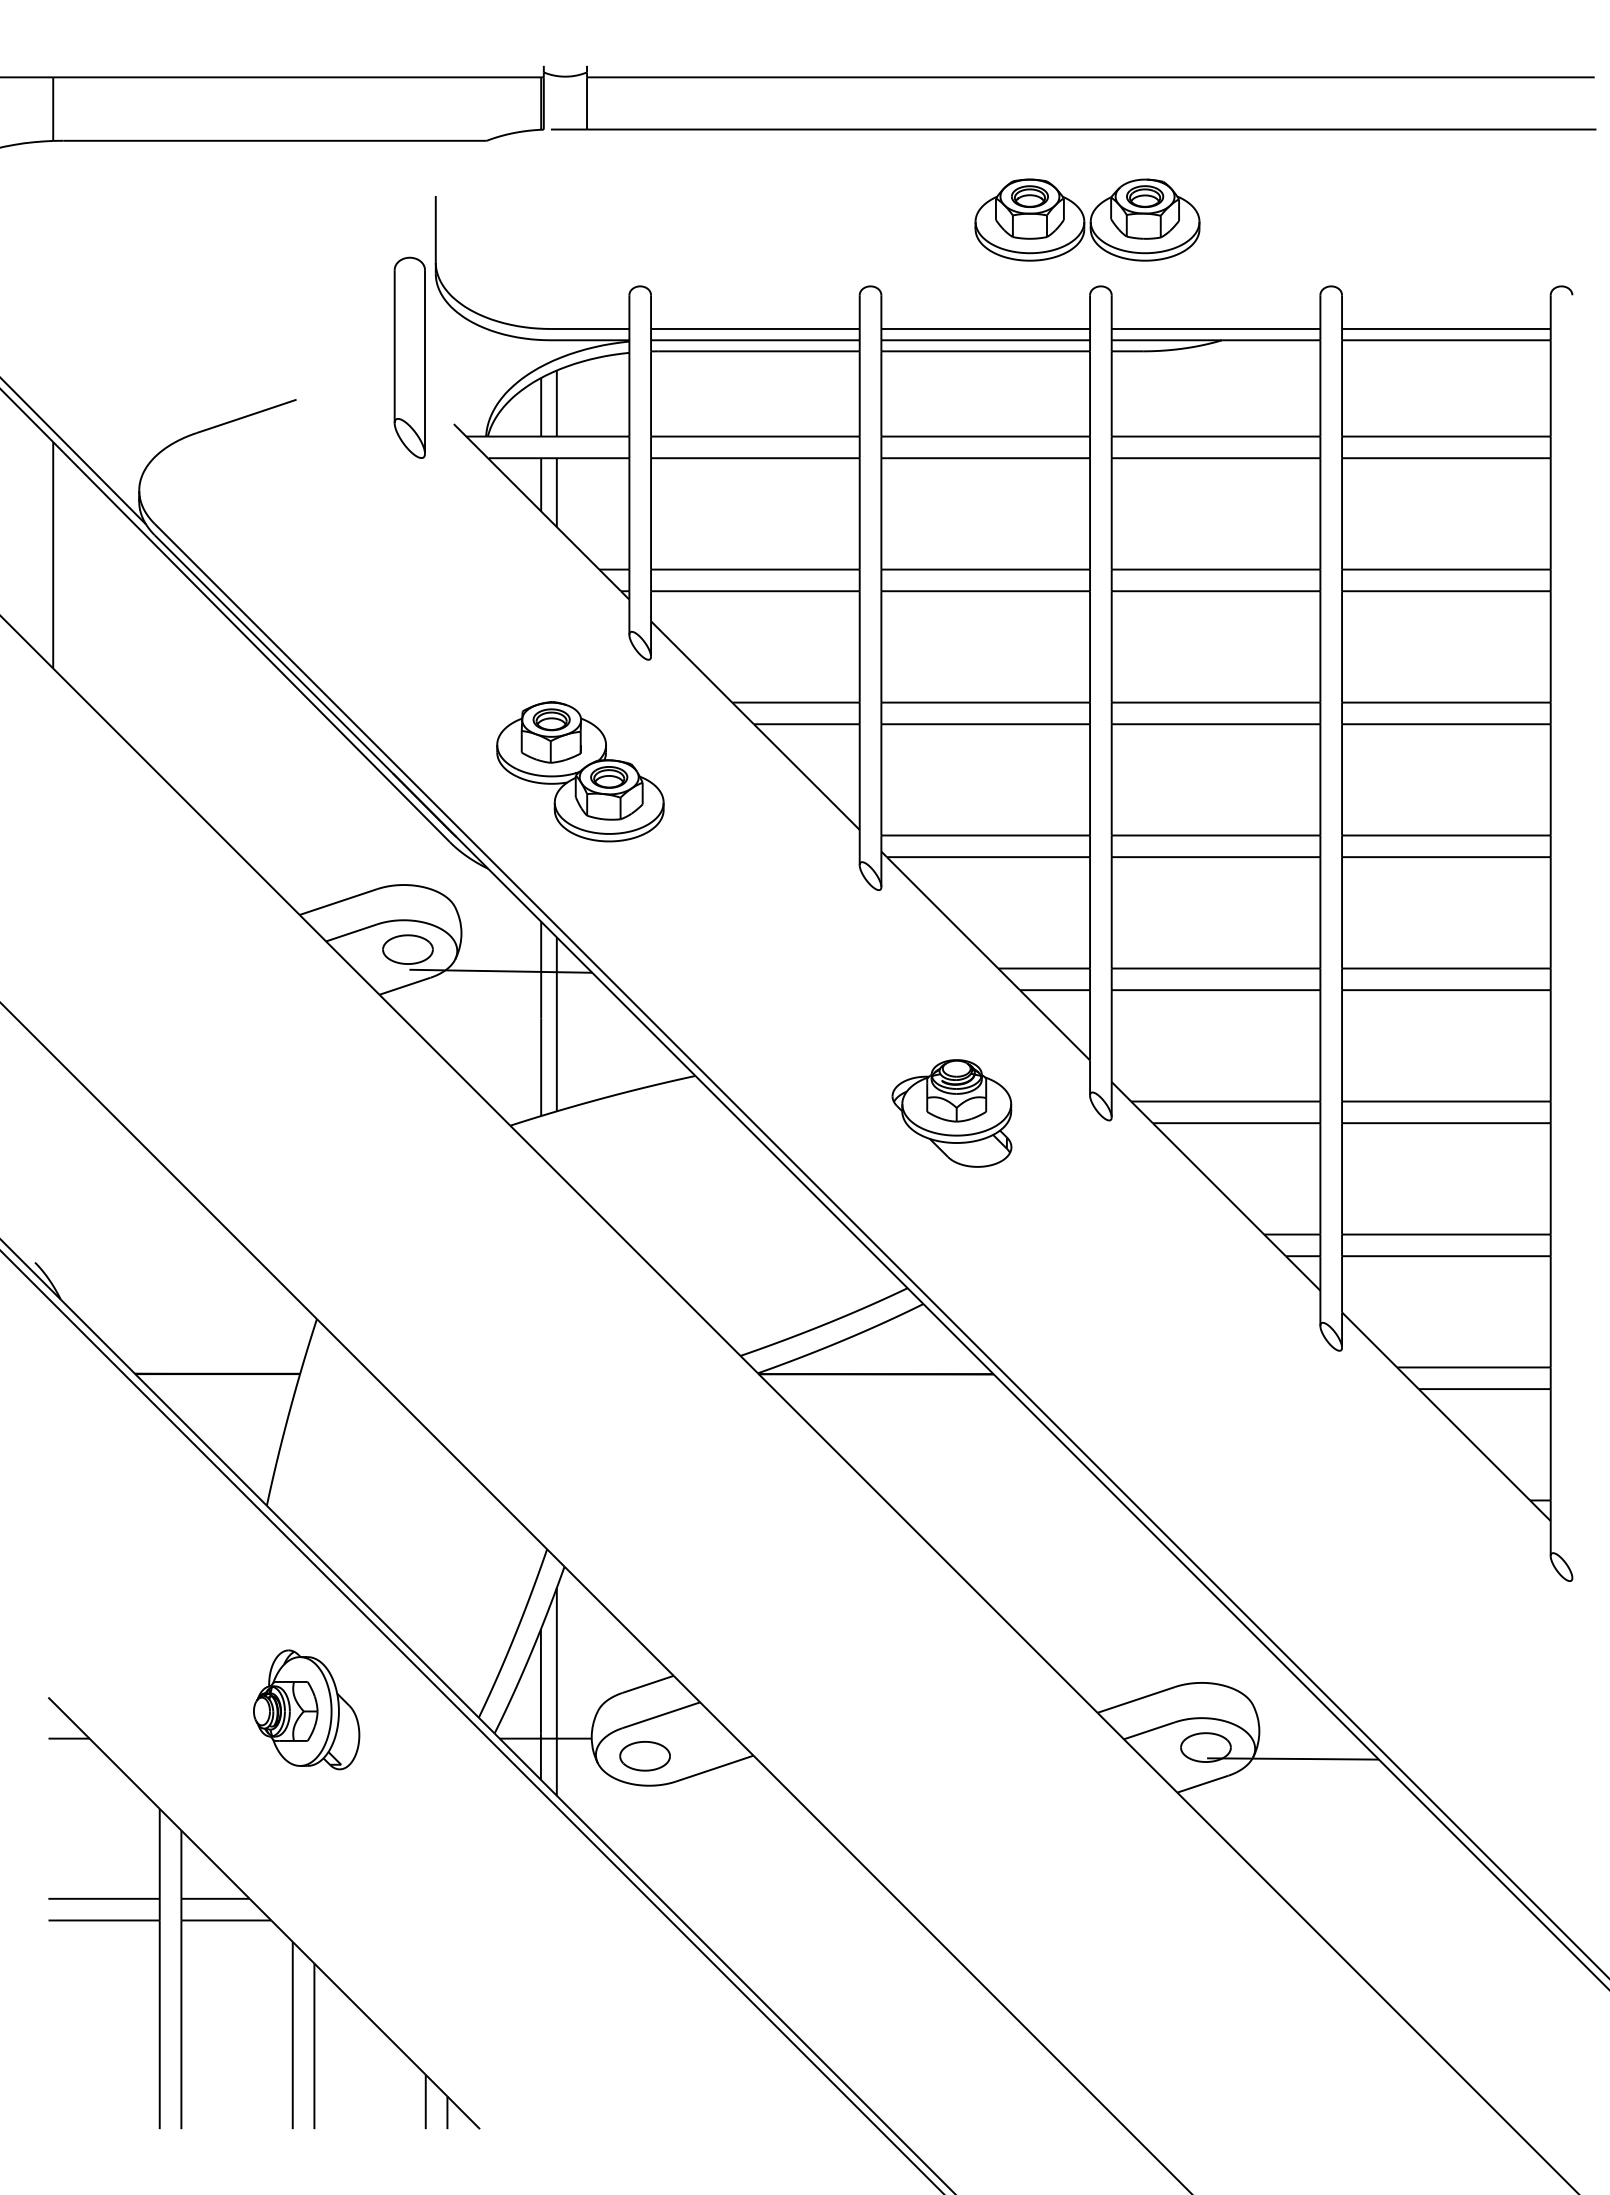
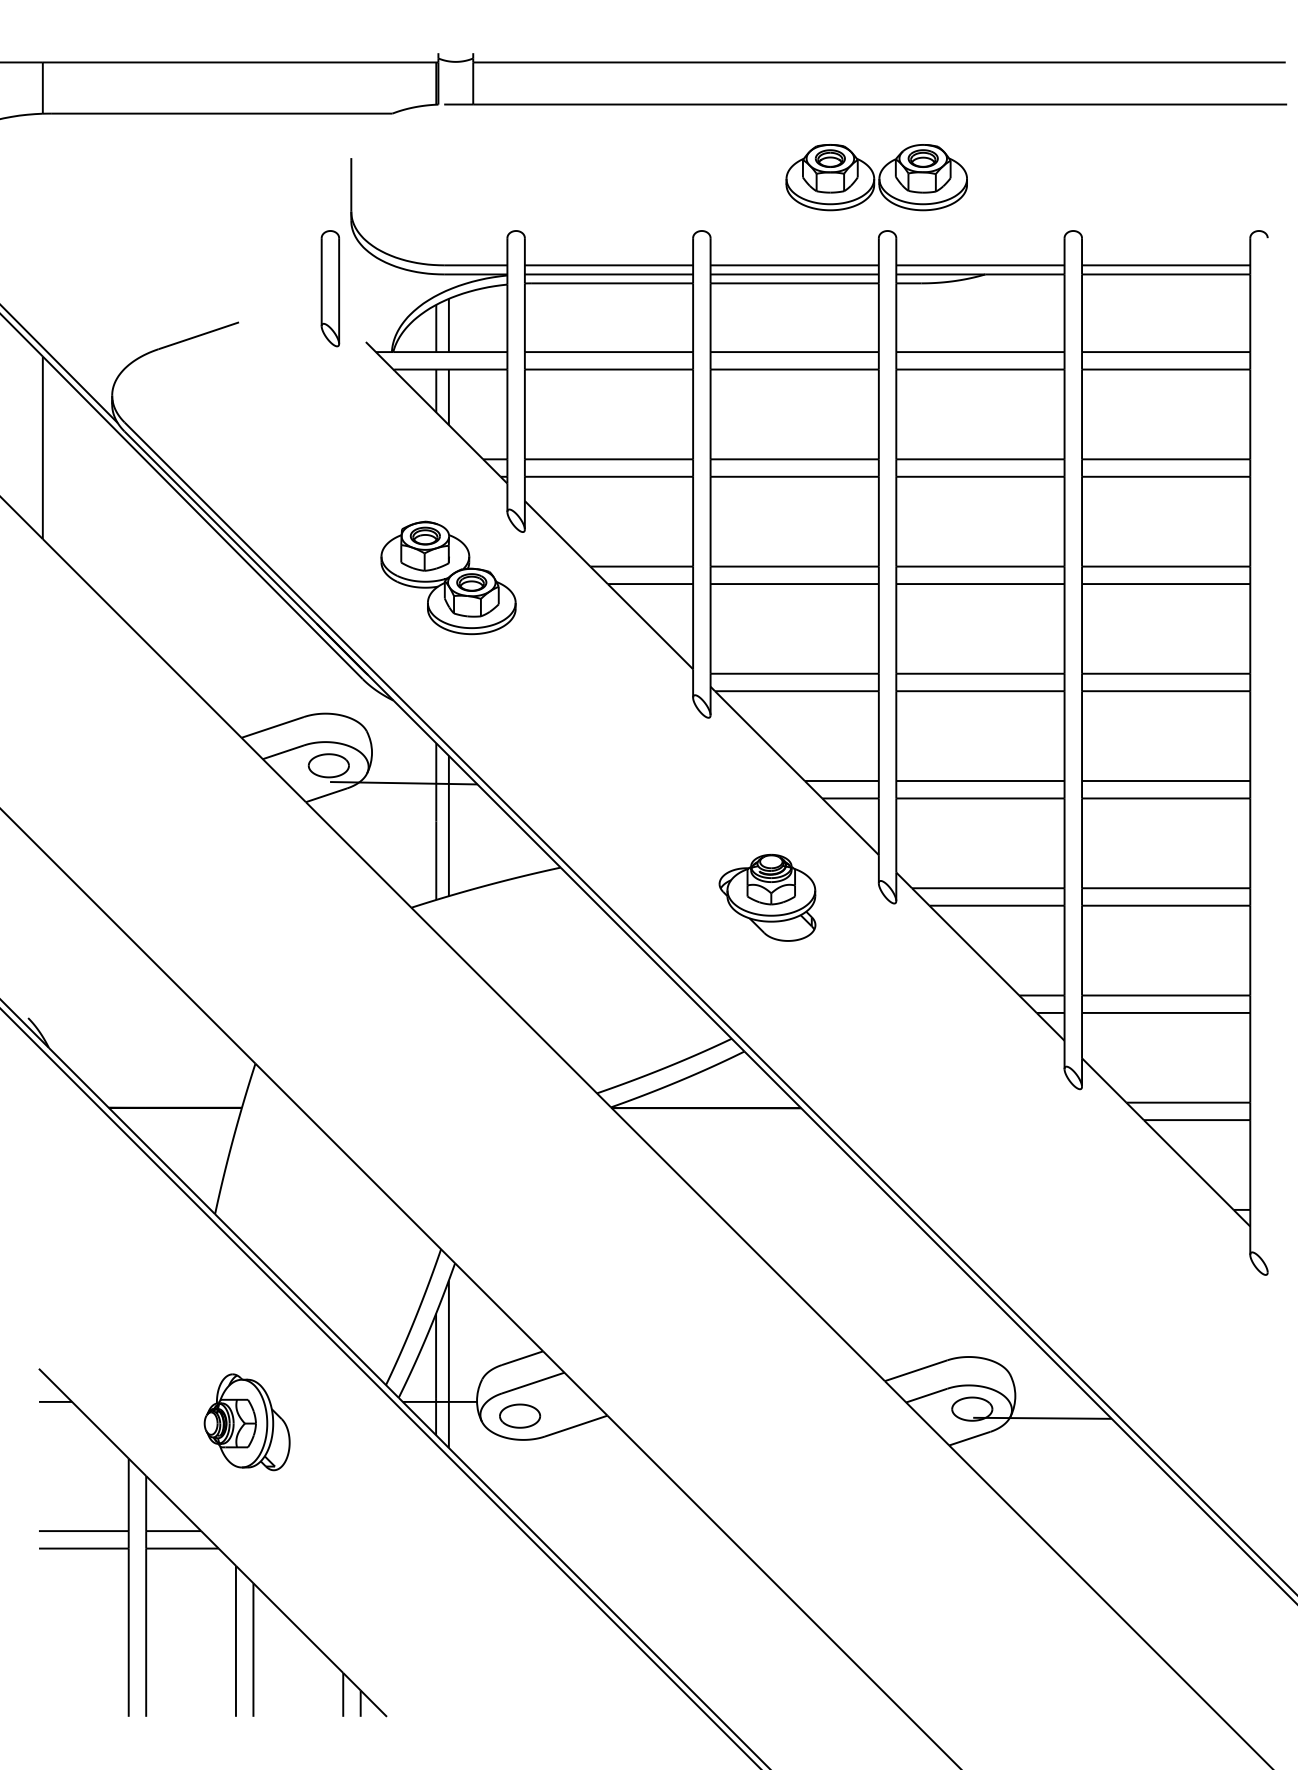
part: (409, 357) -> (330, 288), size x0.71
part: (580, 771) -> (448, 577), moved
part: (306, 1709) -> (247, 1421), moved

